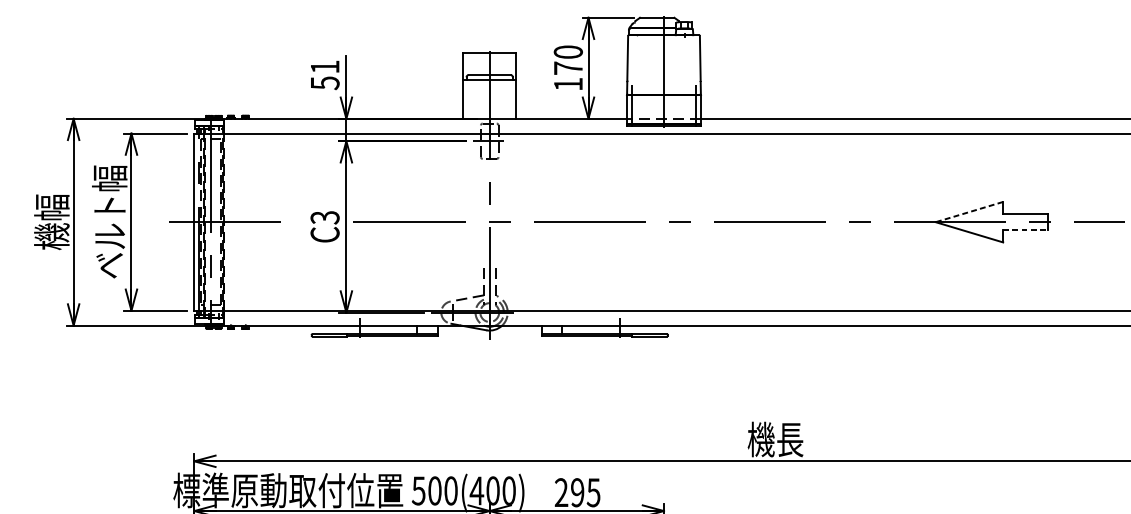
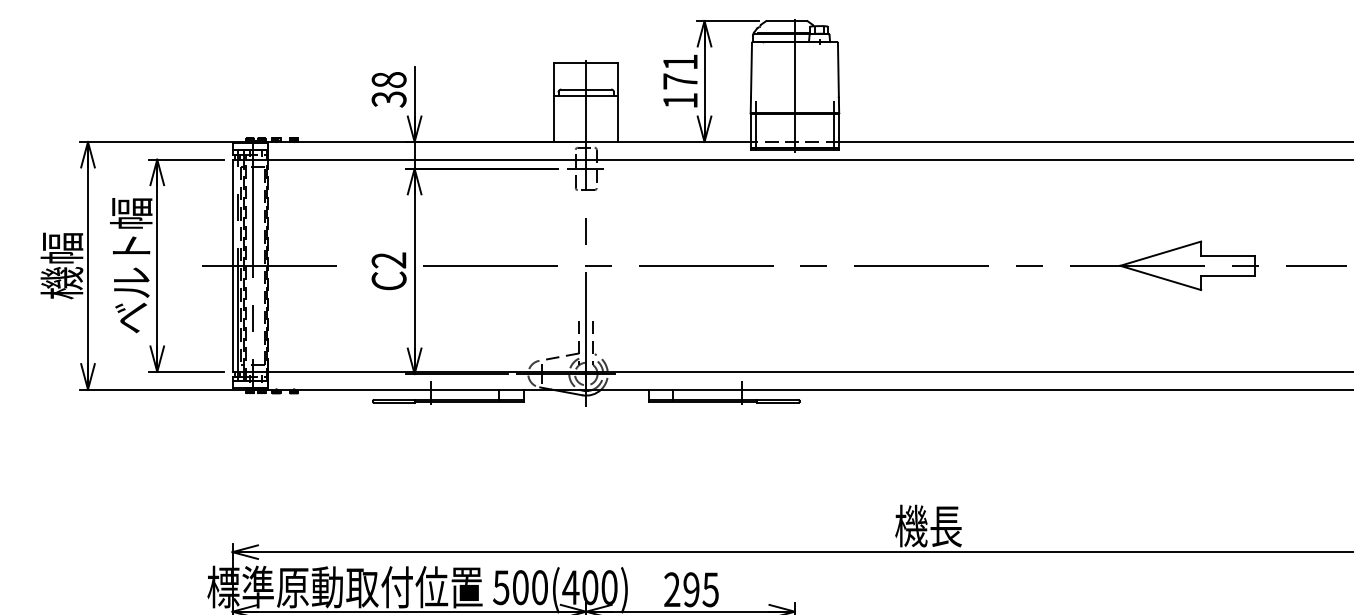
text: (568, 52) -> (680, 62), 170 -> 171
text: (324, 74) -> (388, 89), 51 -> 38
line: (969, 211) -> (1160, 253), dashed -> solid
text: (325, 217) -> (389, 260), C3 -> C2
line: (1026, 230) -> (1228, 275), dashed -> solid

